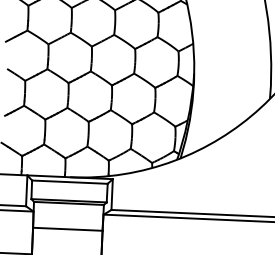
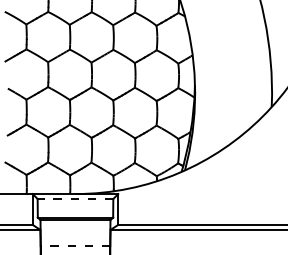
line: (69, 181) -> (75, 198), solid -> dashed
line: (67, 229) -> (75, 246), solid -> dashed

